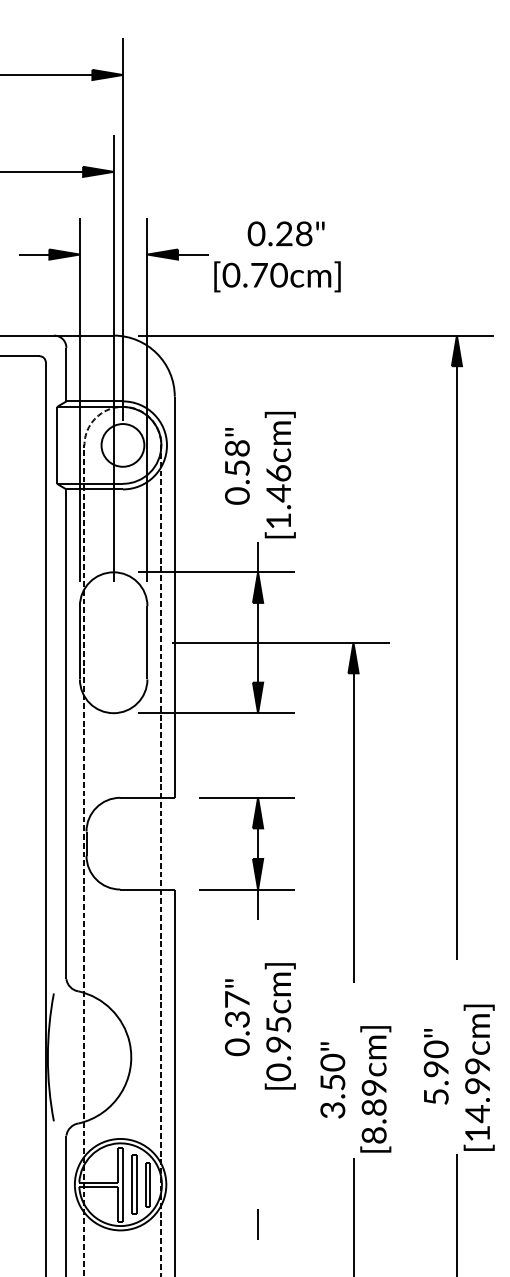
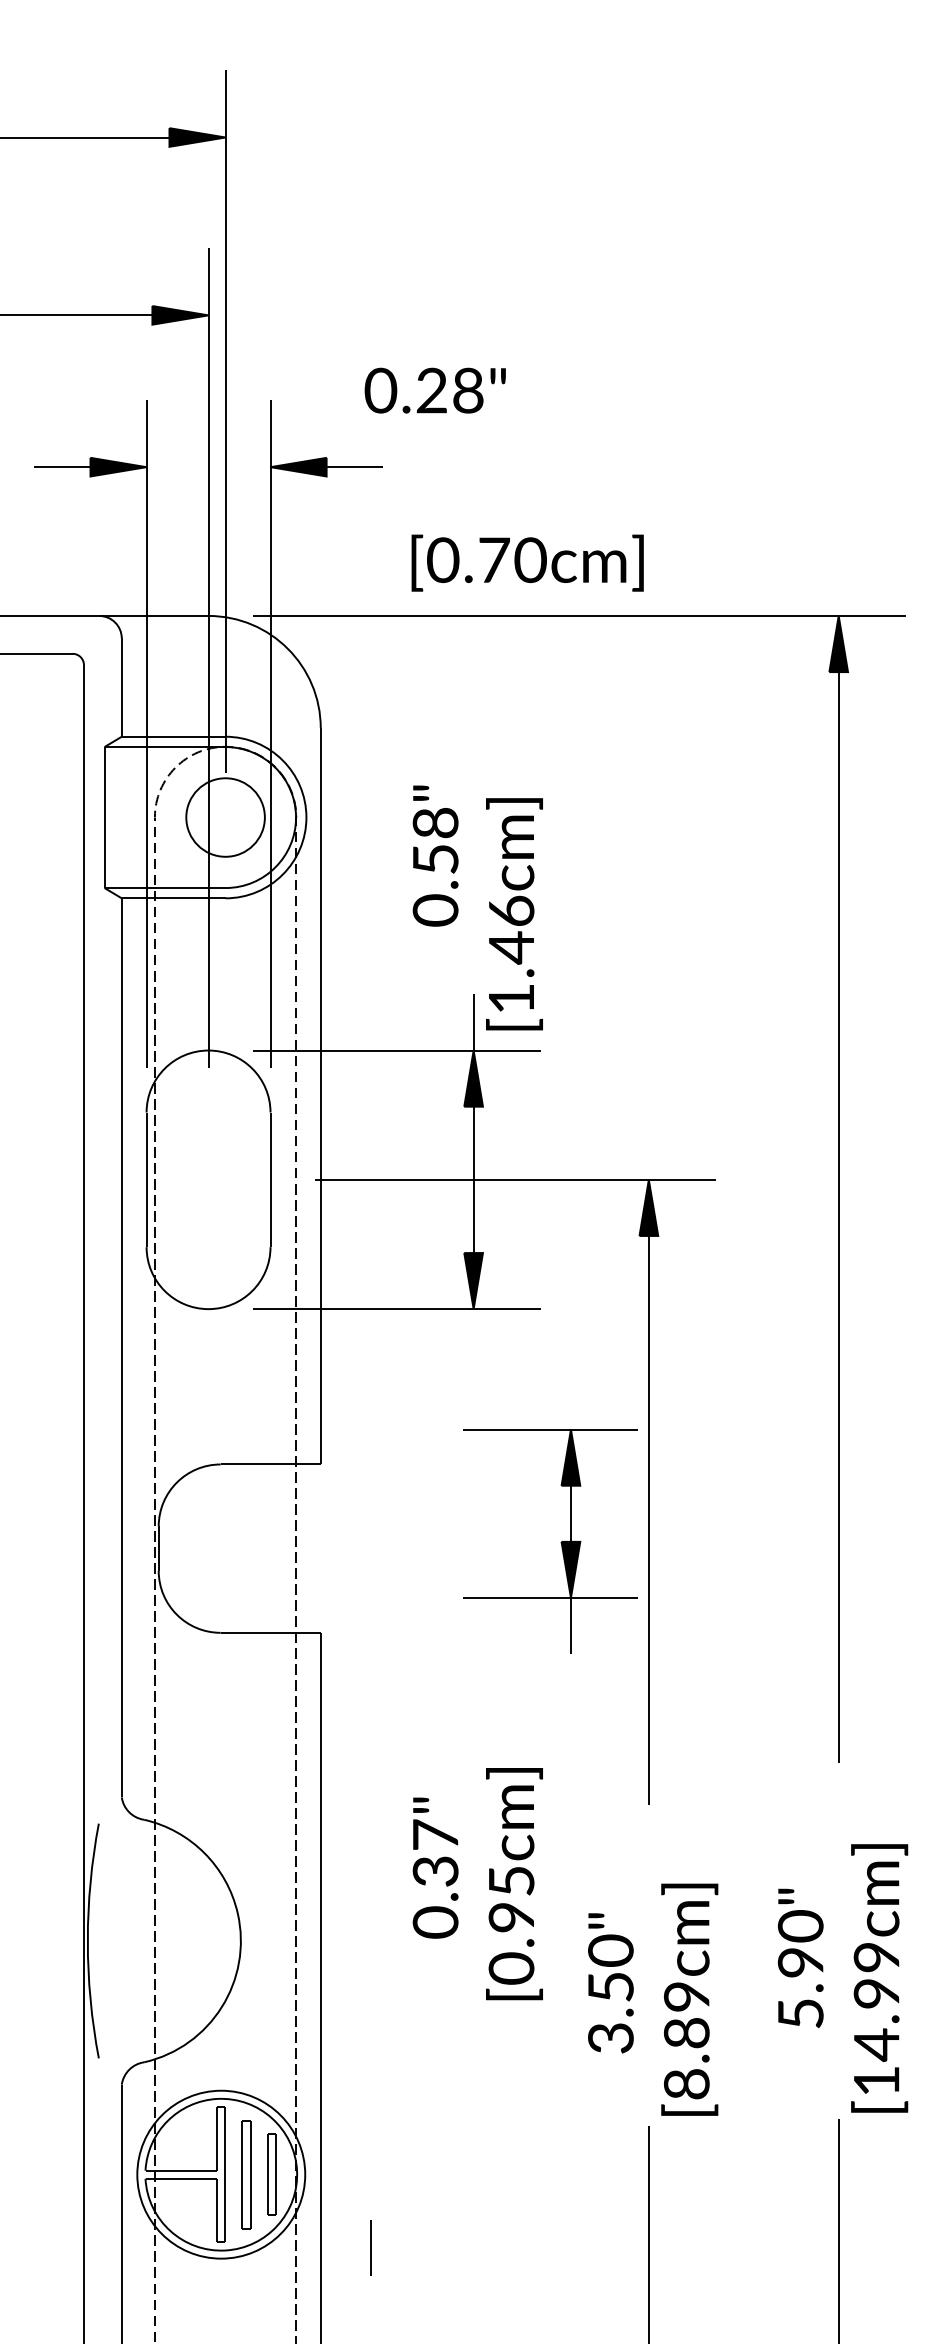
text: (285, 233) -> (434, 389), moved
text: (277, 276) -> (527, 562), moved
text: (279, 474) -> (512, 913), moved
part: (252, 859) -> (560, 1542), moved
line: (257, 1224) -> (369, 2247), moved

